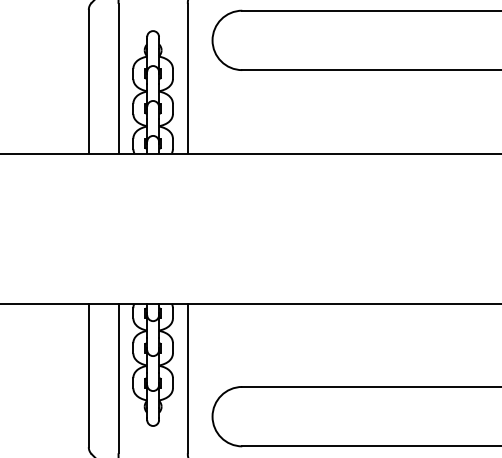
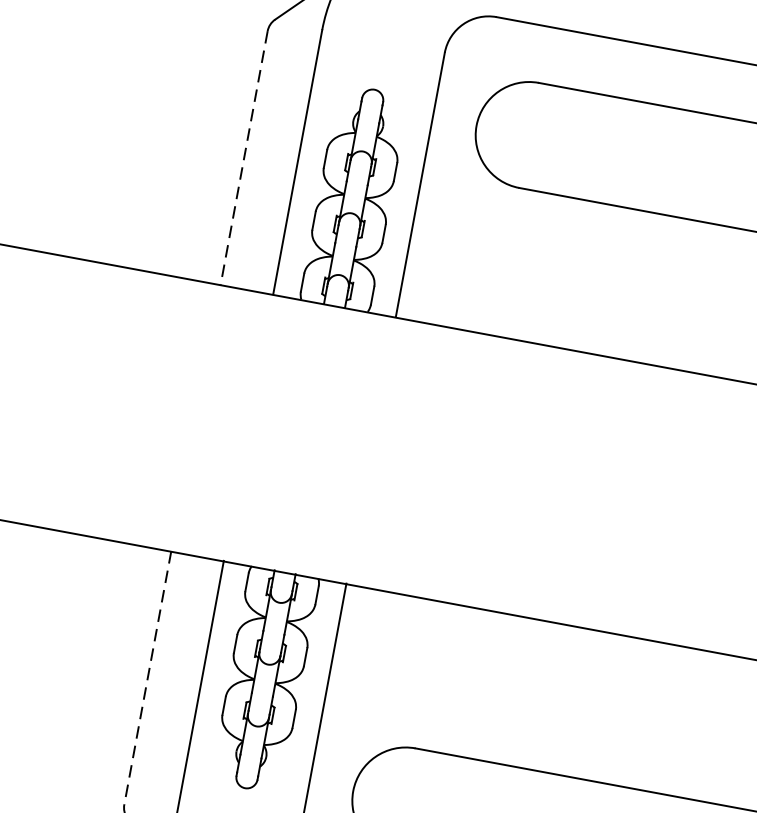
line: (88, 81) -> (243, 157), solid -> dashed
line: (88, 375) -> (147, 677), solid -> dashed

